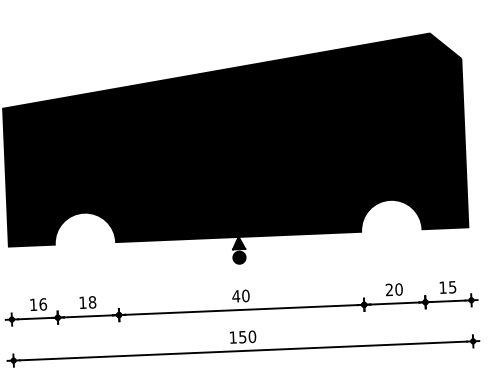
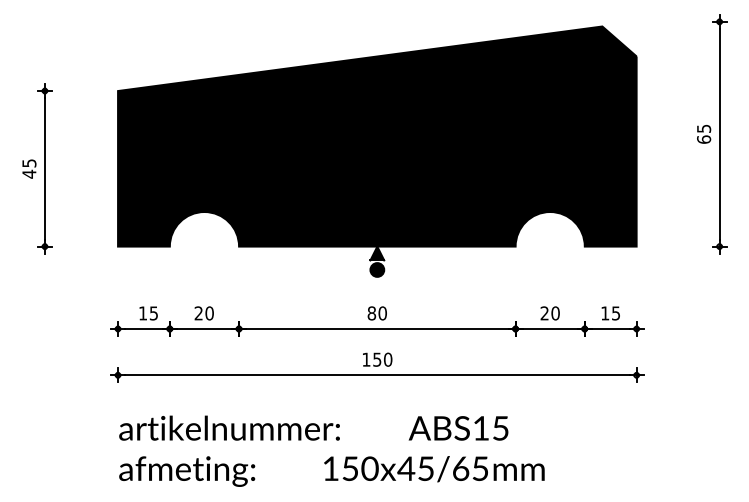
text: (235, 296) -> (371, 313), 40 -> 80
text: (87, 302) -> (203, 313), 18 -> 20
text: (42, 304) -> (153, 313), 16 -> 15

